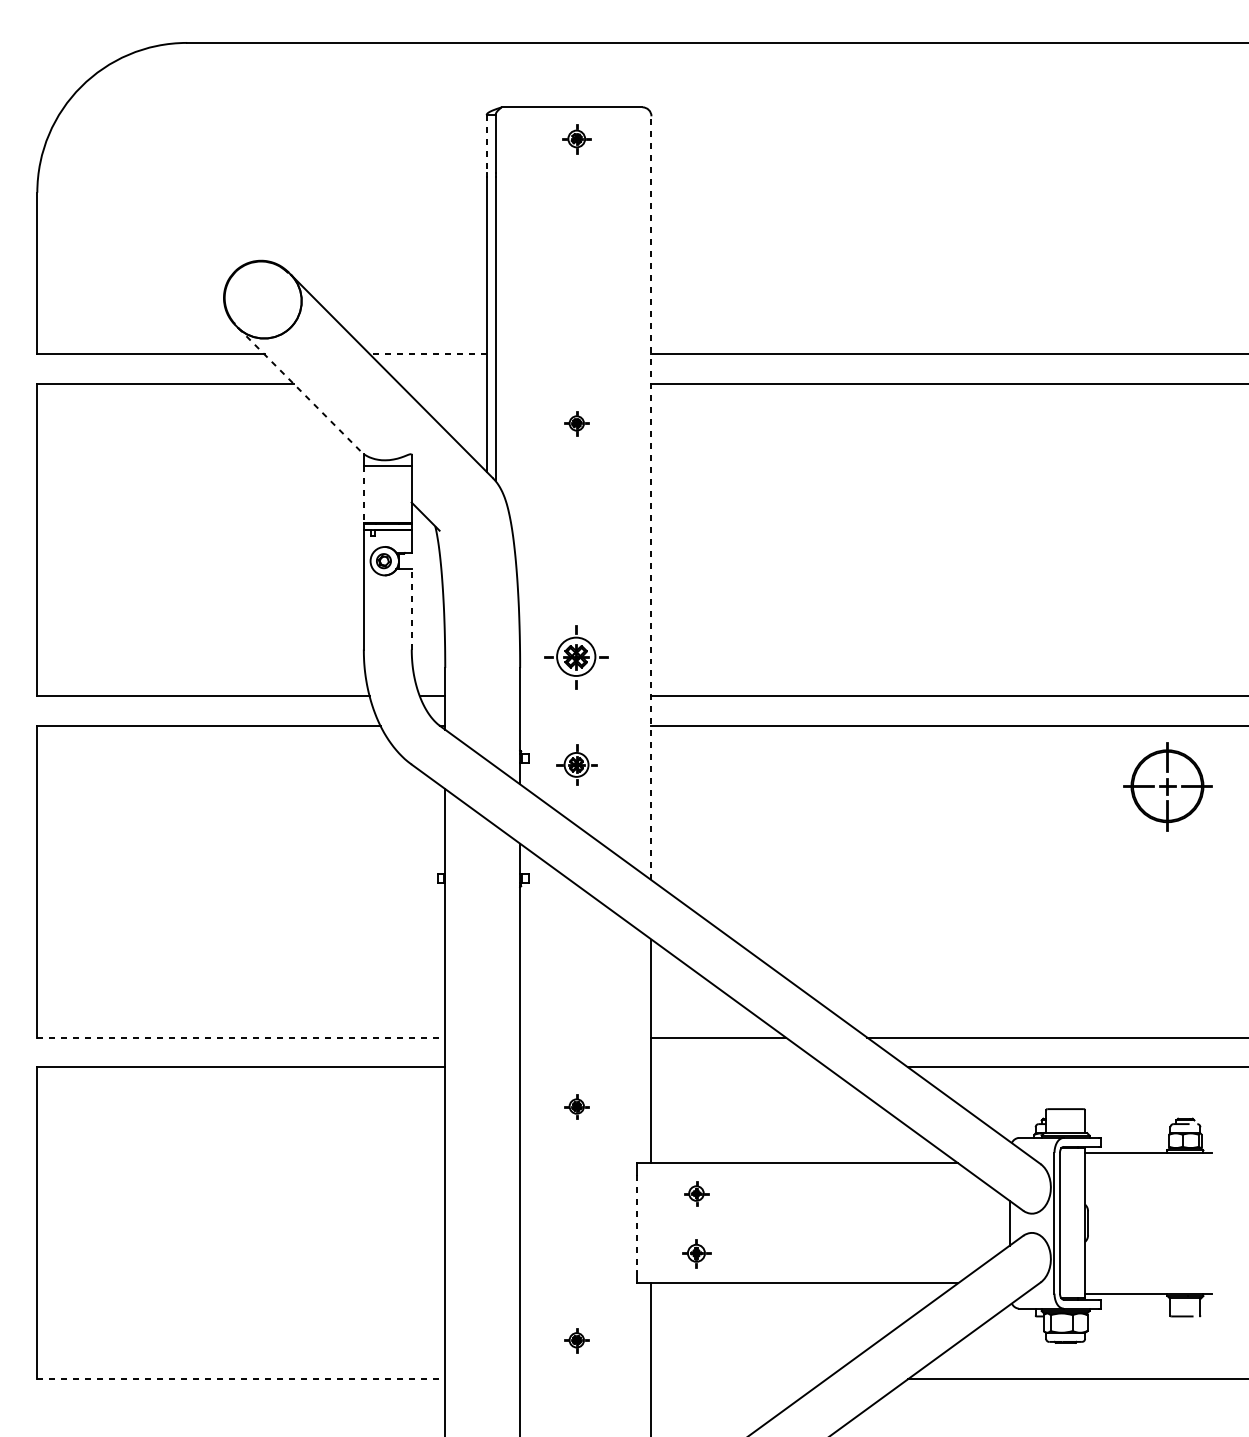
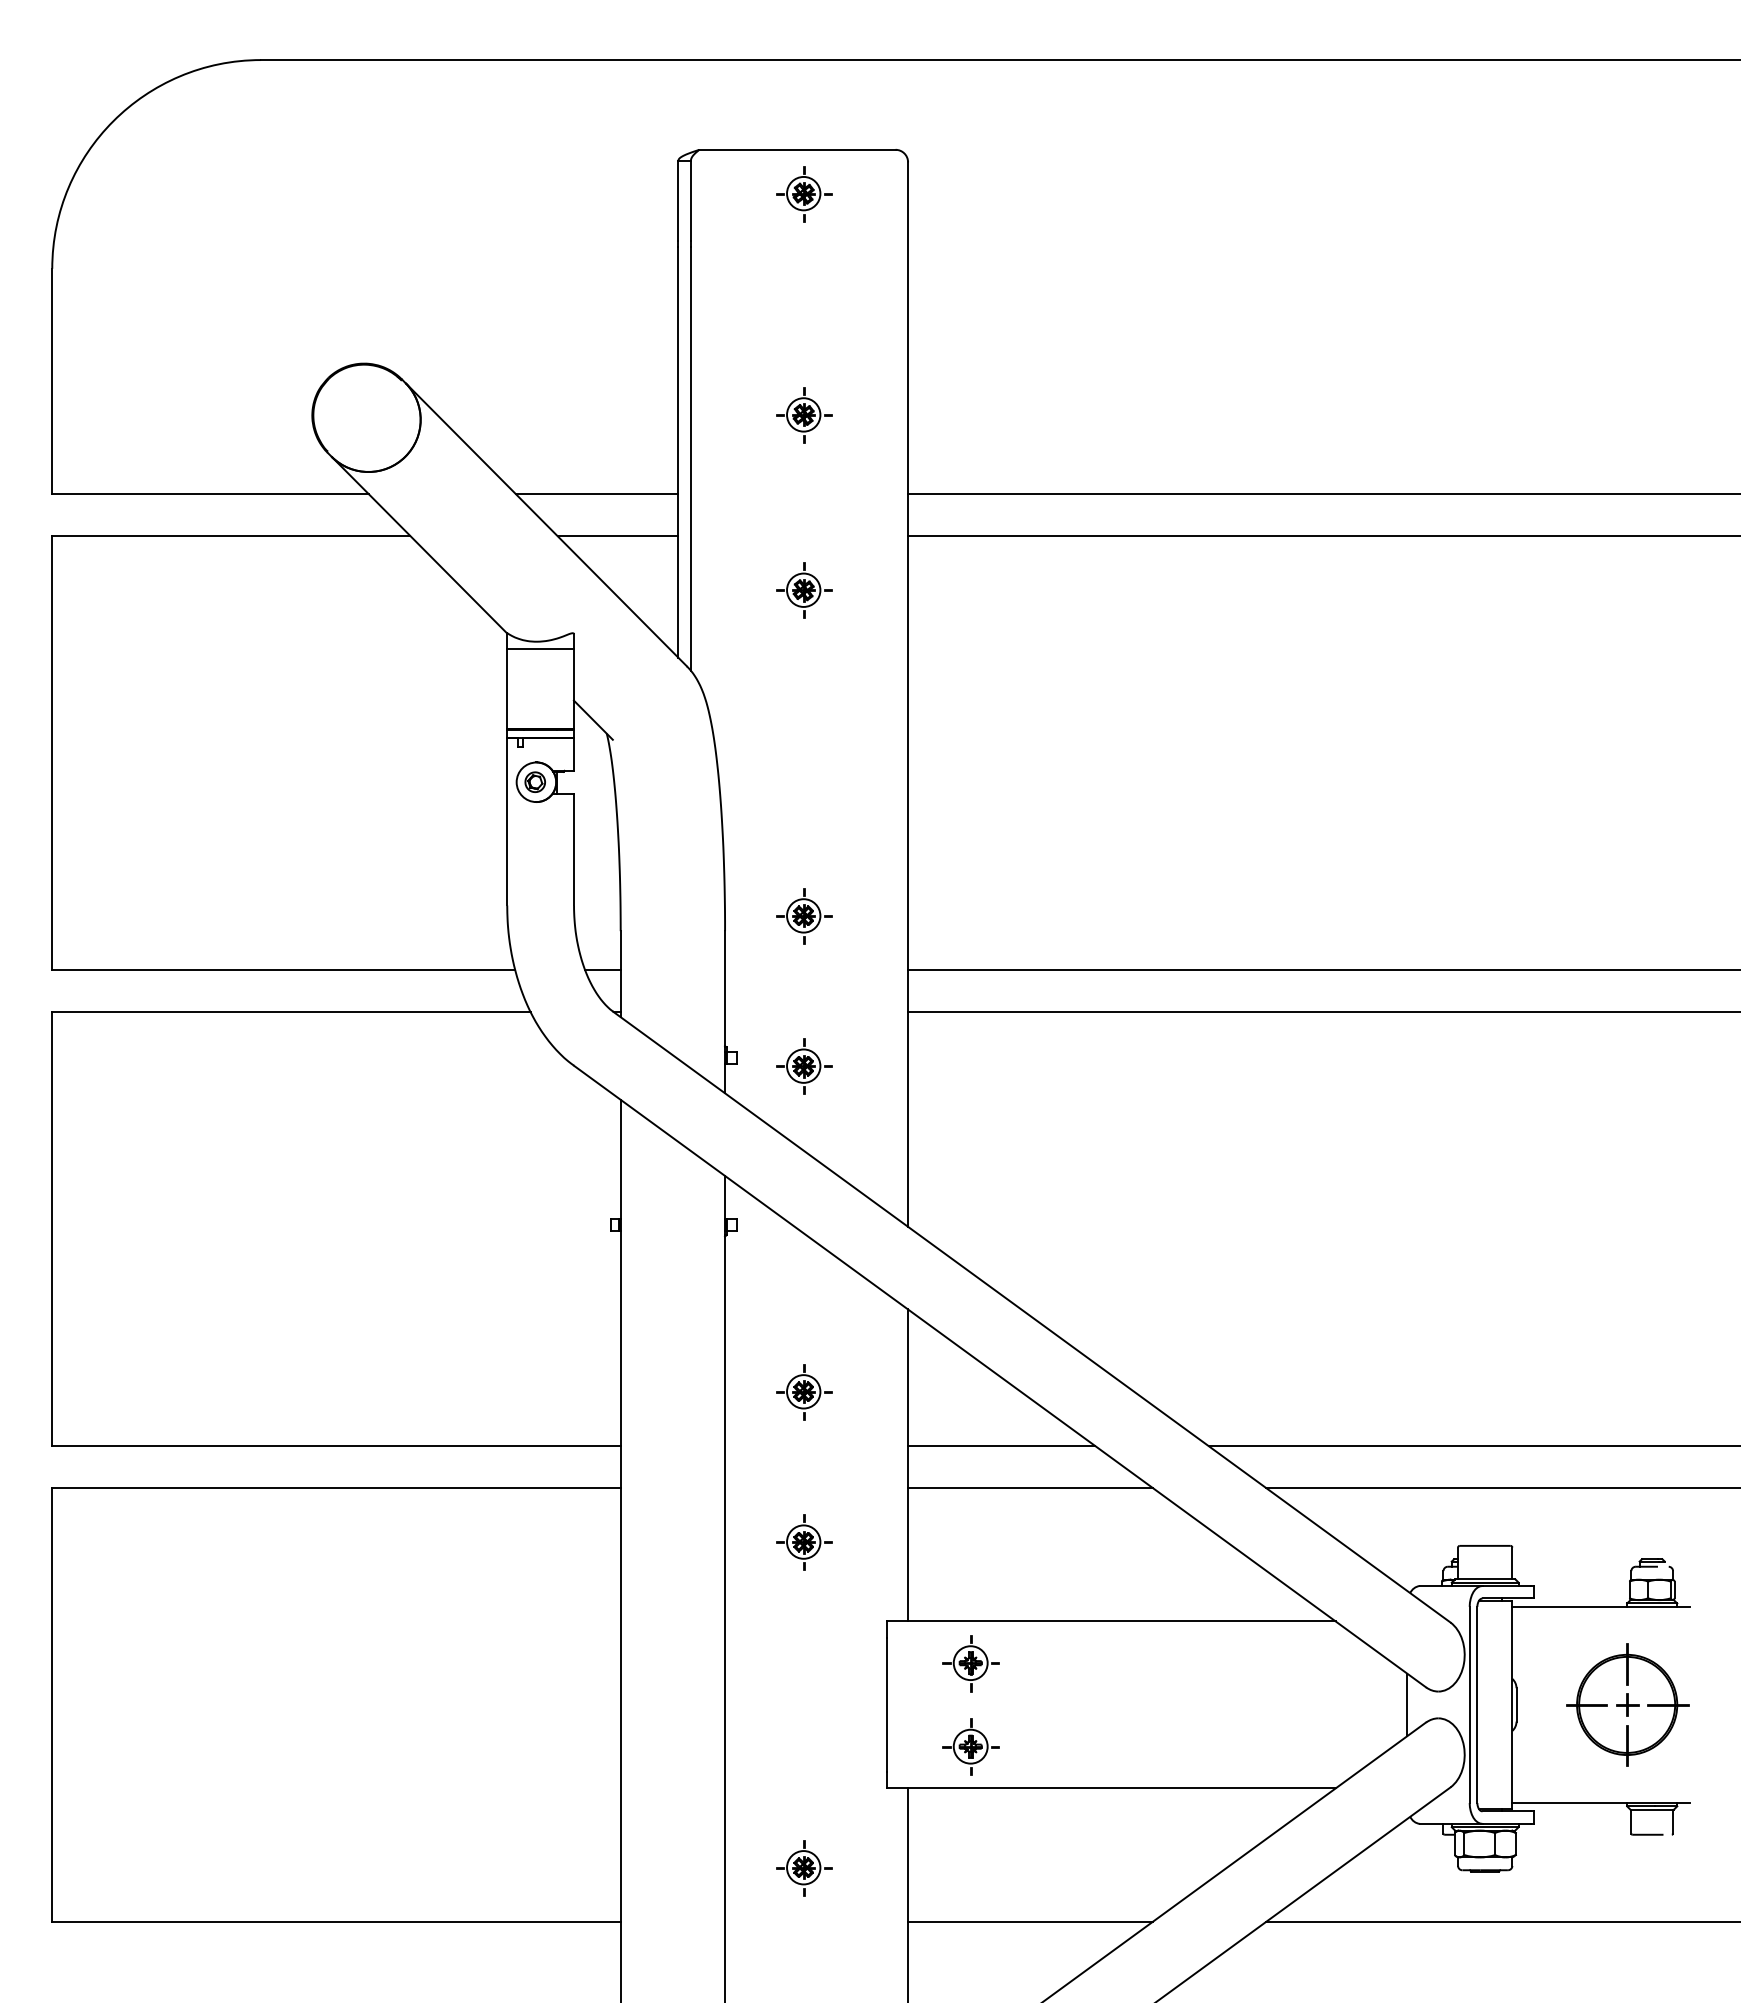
part: (577, 139) -> (804, 194), size x1.43
line: (486, 144) -> (678, 201), dashed -> solid
part: (577, 297) -> (804, 415), added
line: (427, 354) -> (596, 494), dashed -> solid
line: (442, 384) -> (617, 535), added
line: (300, 391) -> (419, 545), dashed -> solid
part: (577, 423) -> (804, 590), size x1.67
line: (364, 494) -> (507, 689), dashed -> solid
line: (651, 498) -> (908, 694), dashed -> solid
line: (412, 609) -> (574, 849), dashed -> solid
part: (577, 657) -> (804, 916), size x0.62
part: (1167, 785) -> (1627, 1704), moved
part: (577, 999) -> (804, 1392), added
line: (241, 1037) -> (336, 1446), dashed -> solid
line: (739, 1067) -> (1030, 1487), added
part: (577, 1106) -> (804, 1542), size x1.67
part: (696, 1193) -> (970, 1663), size x1.67
line: (636, 1222) -> (887, 1704), dashed -> solid
part: (696, 1253) -> (970, 1746), size x1.43
part: (577, 1340) -> (804, 1868), size x1.67
line: (241, 1379) -> (336, 1922), dashed -> solid
line: (739, 1379) -> (1030, 1922), added

